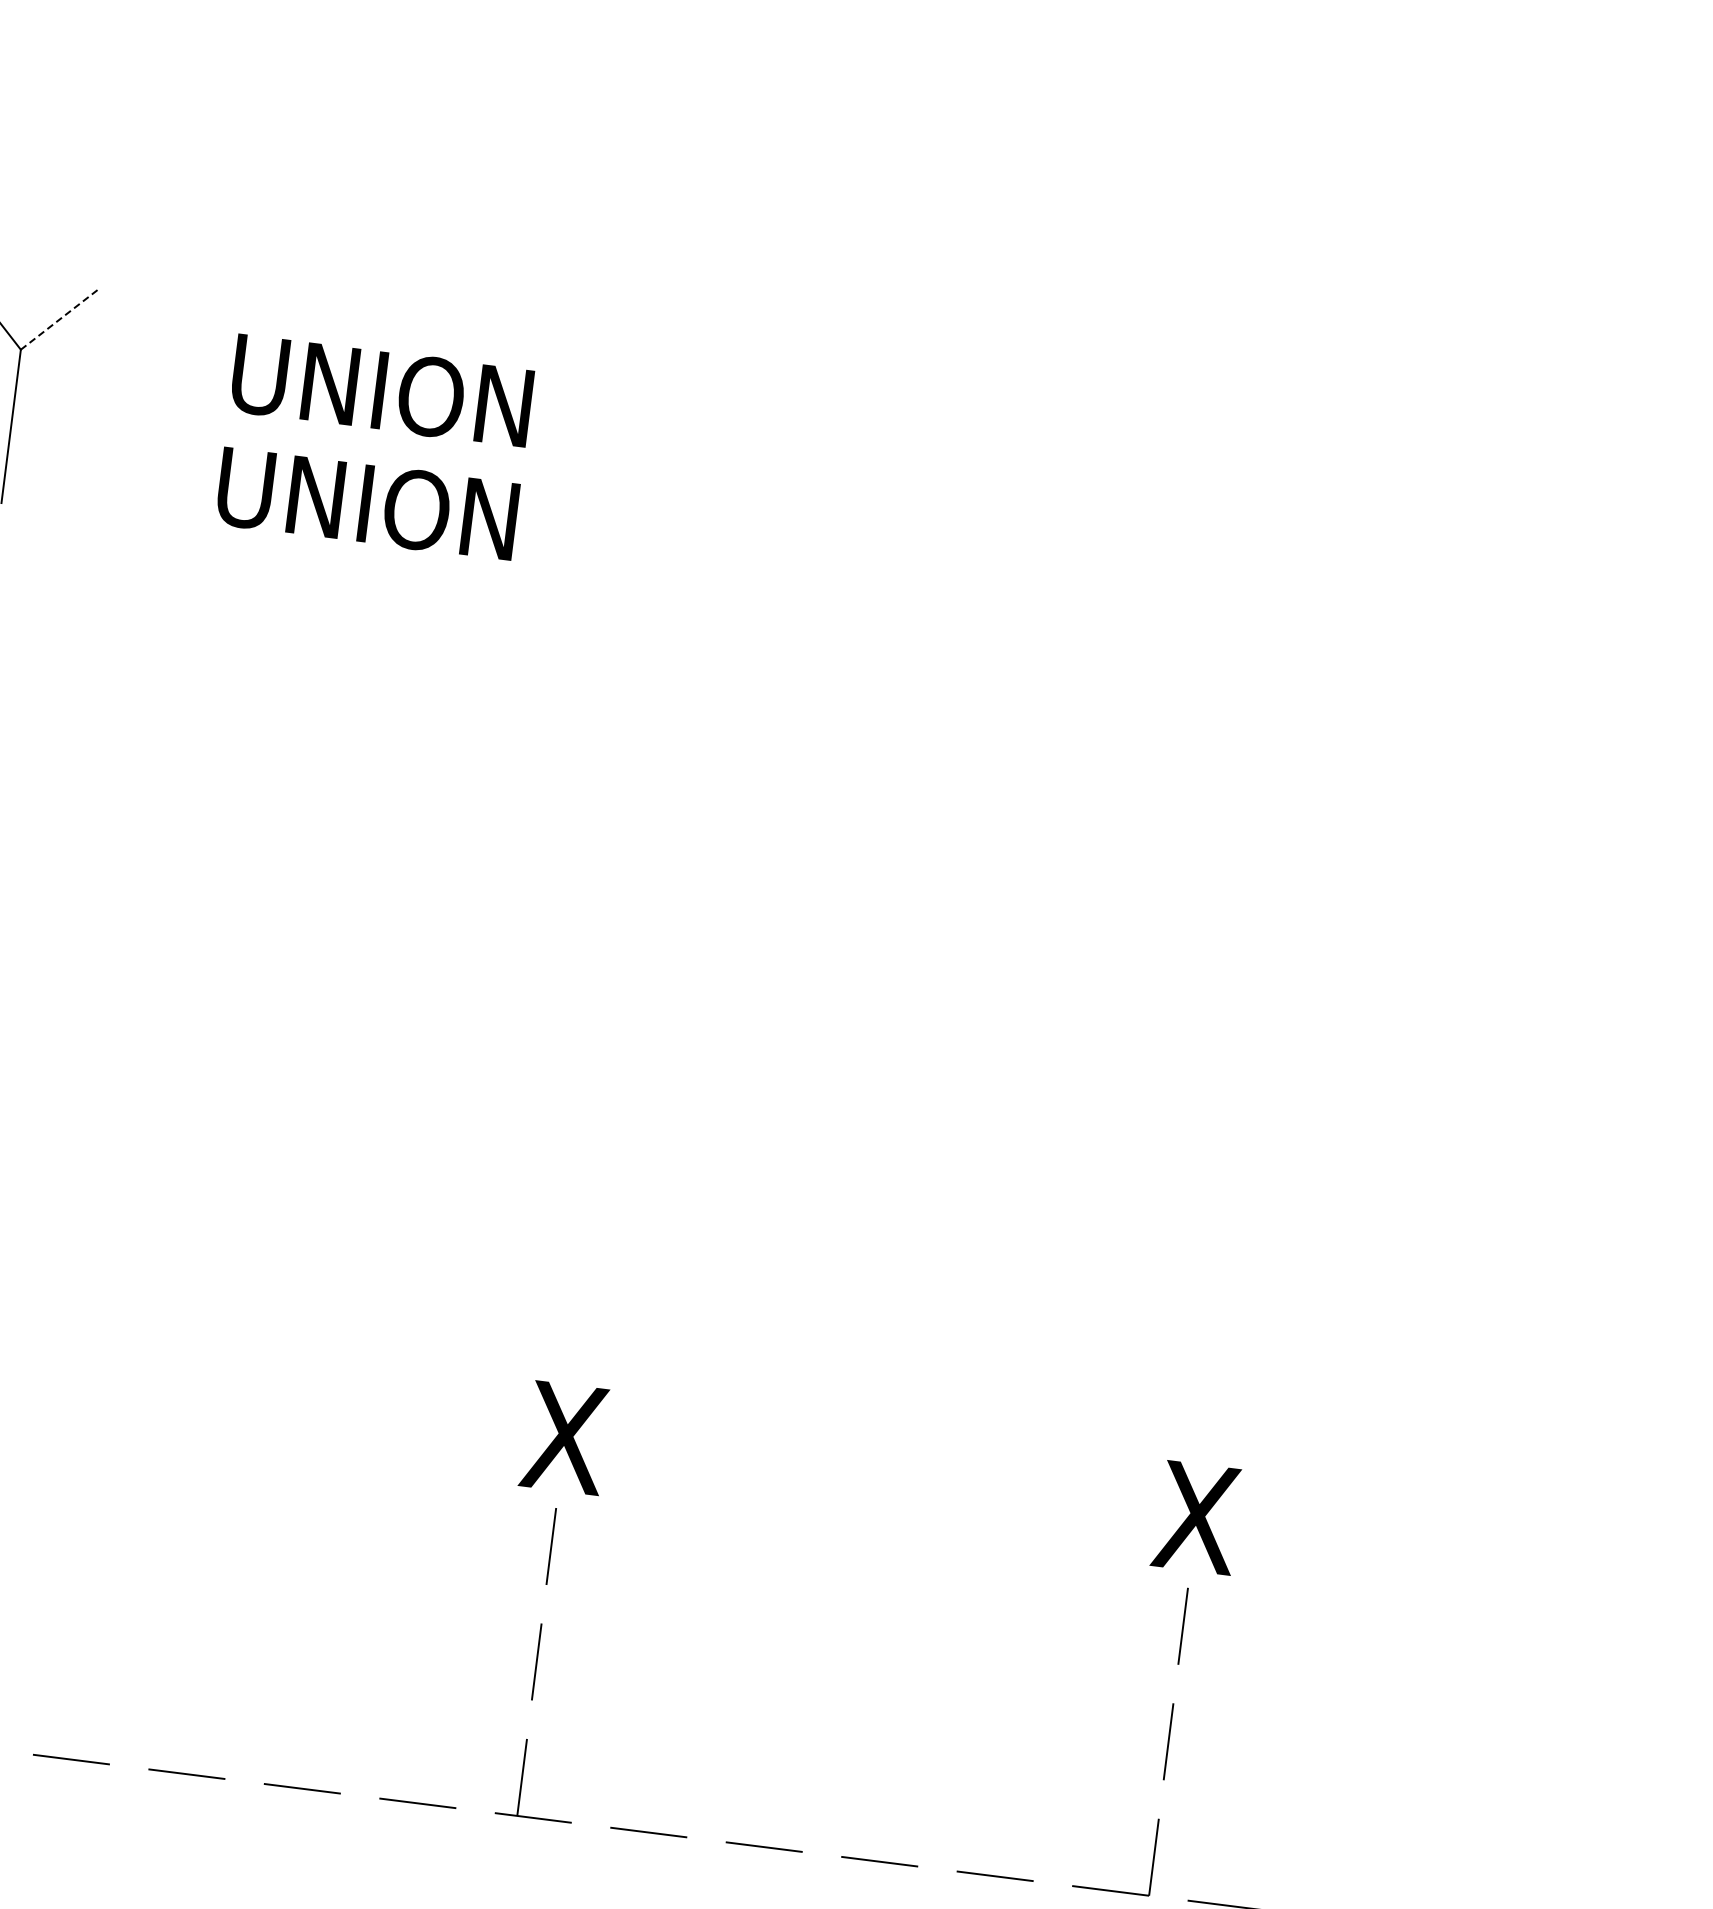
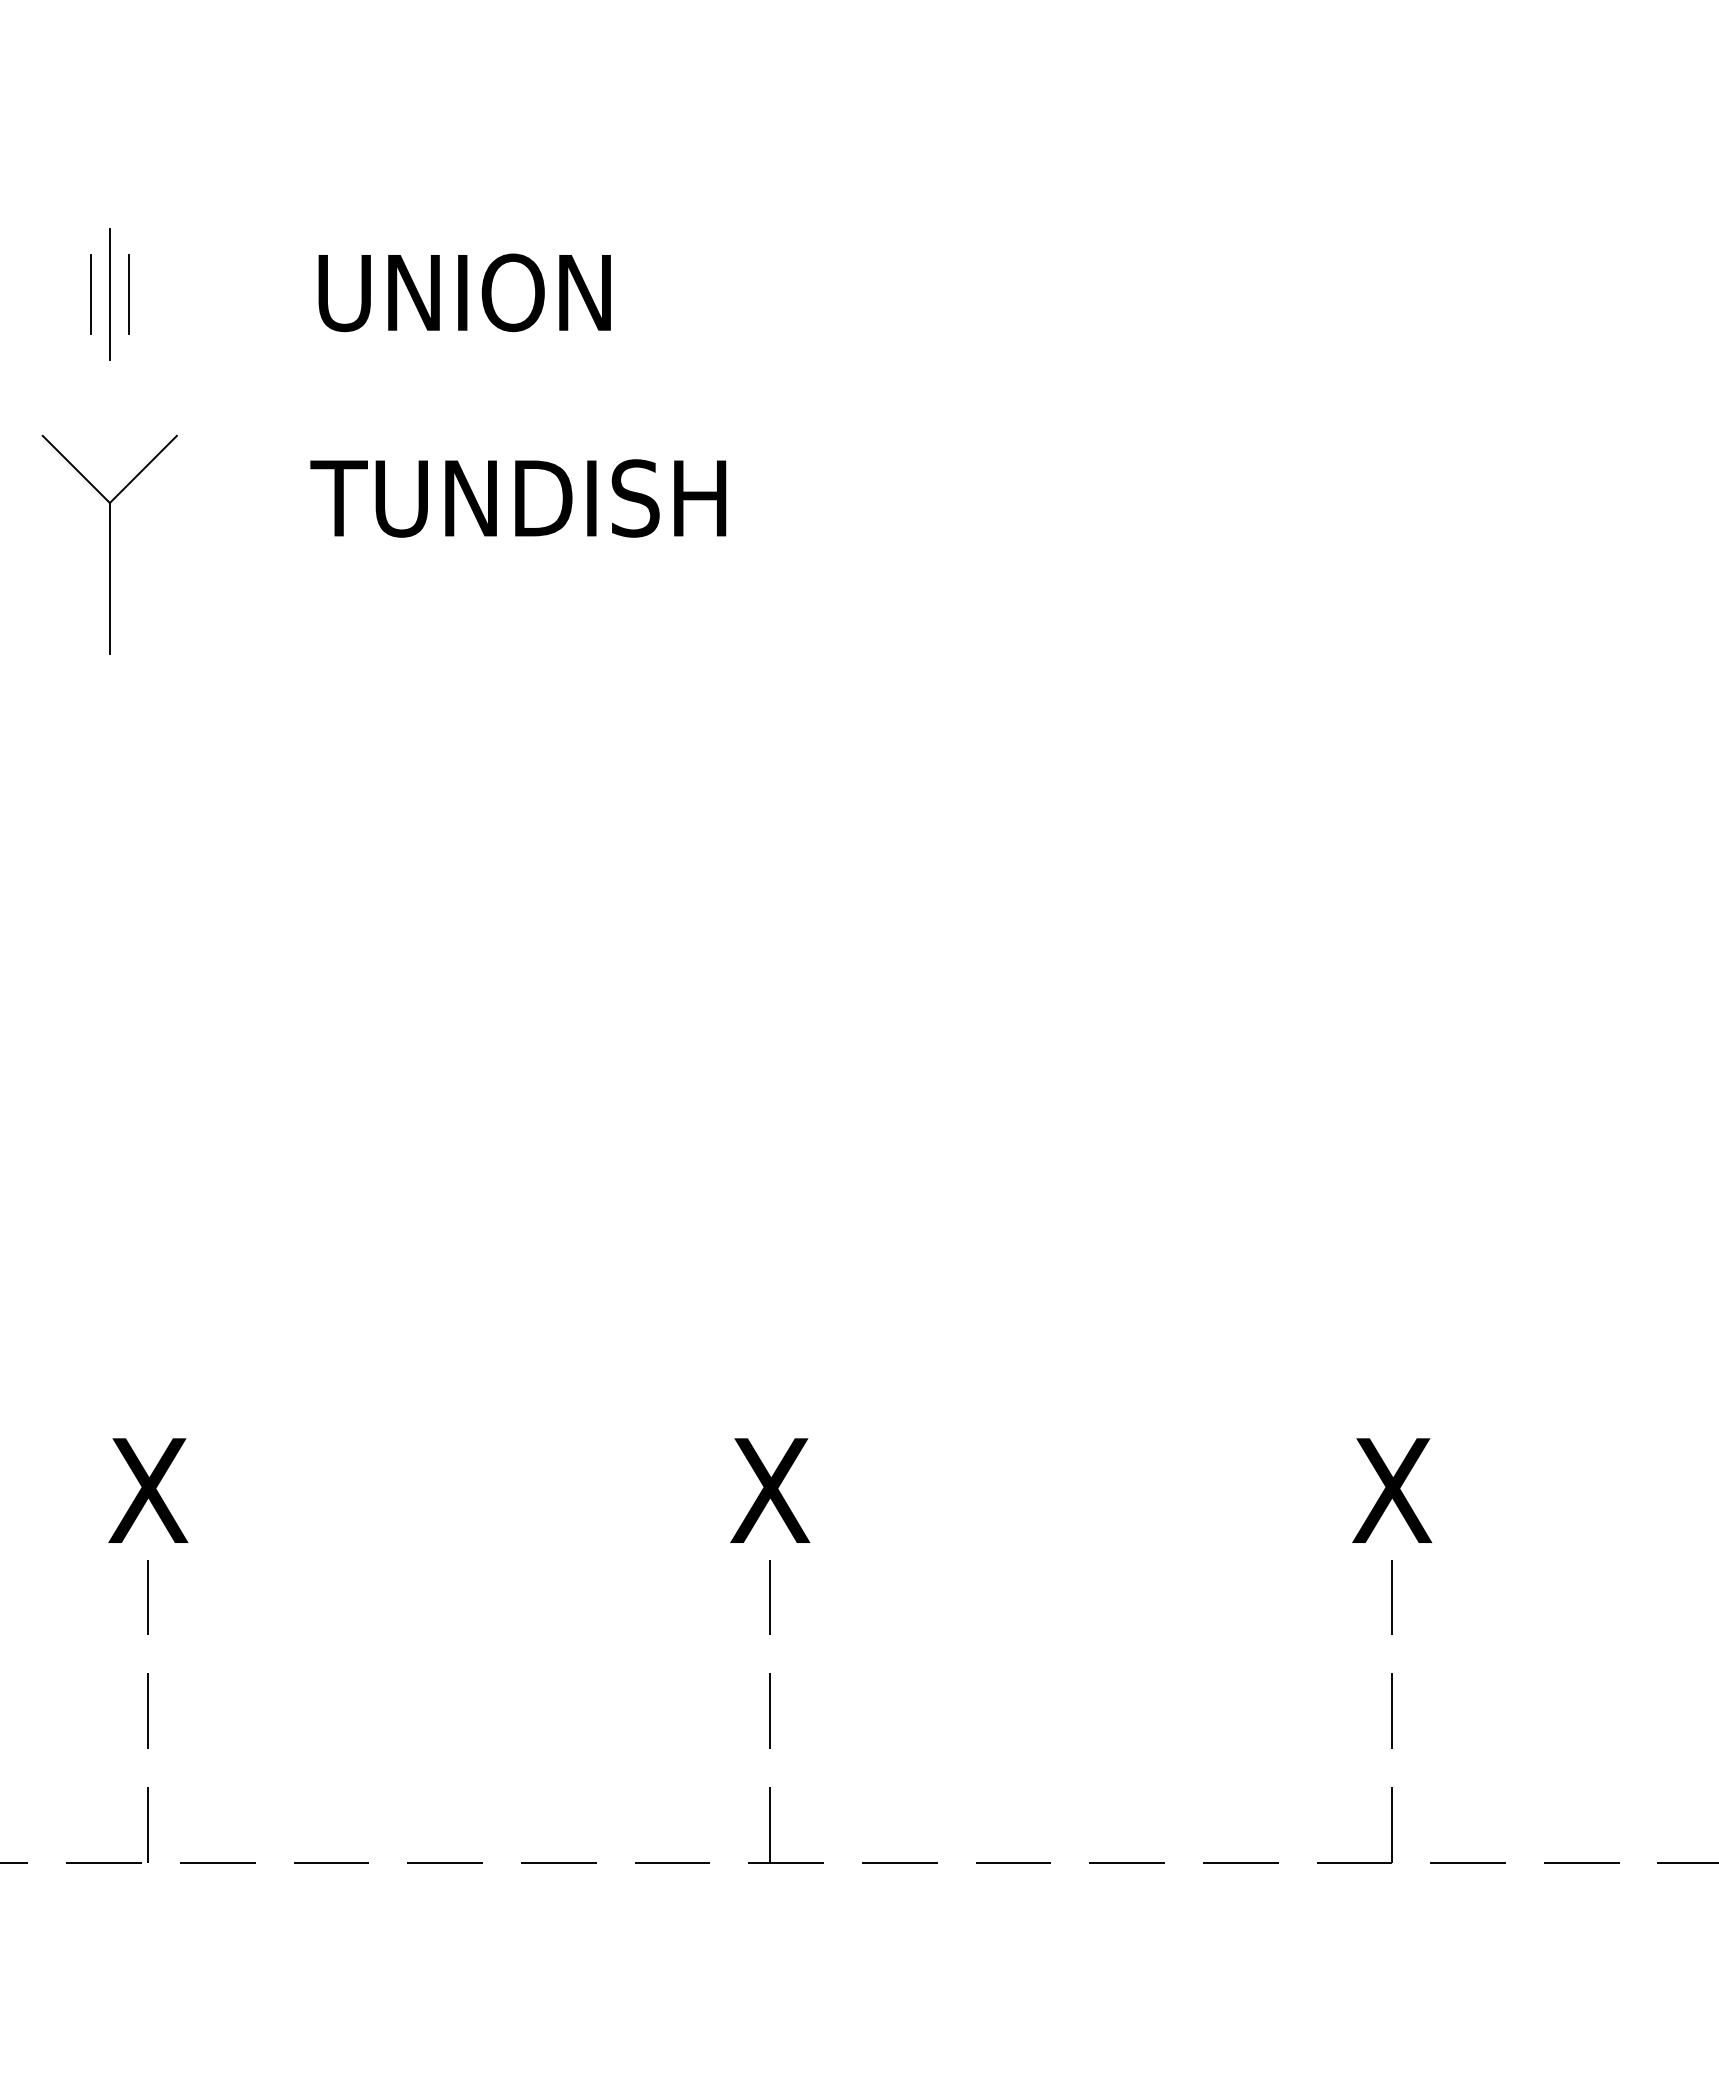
line: (27, 135) -> (90, 294), added
line: (47, 137) -> (109, 294), added
line: (66, 140) -> (128, 294), added
line: (59, 319) -> (143, 469), dashed -> solid
text: (436, 397) -> (518, 498), UNION -> TUNDISH
text: (367, 503) -> (464, 292), moved

